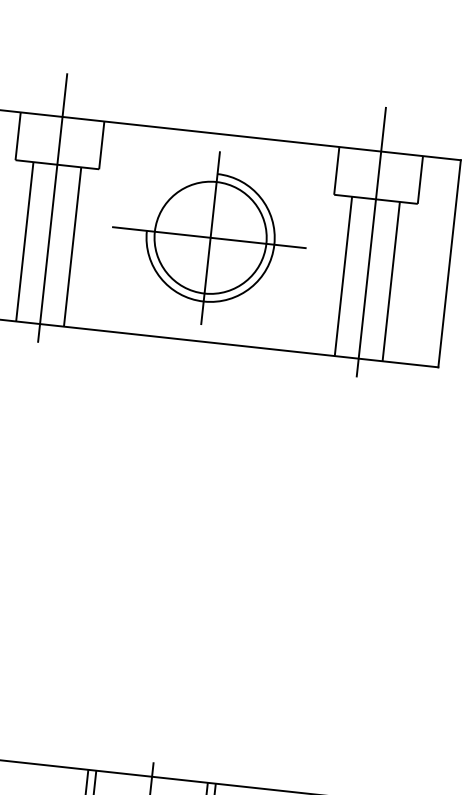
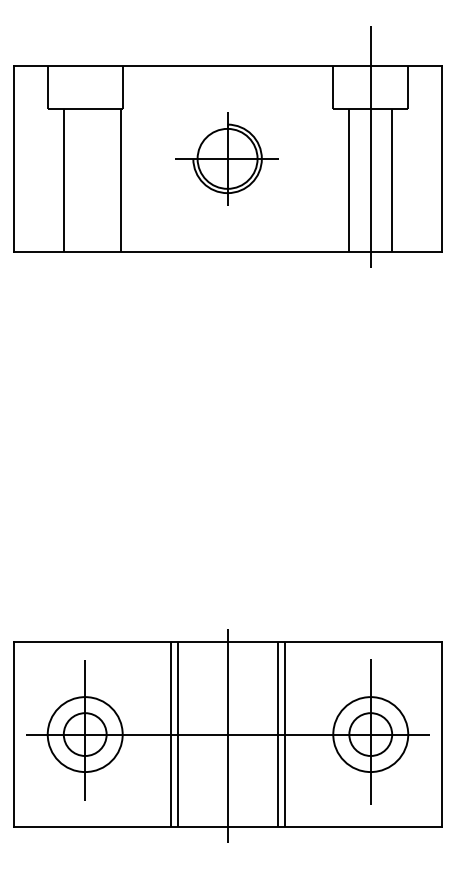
line: (52, 207) -> (85, 147), removed
part: (208, 237) -> (226, 158), size x0.6
line: (72, 246) -> (120, 179), moved

